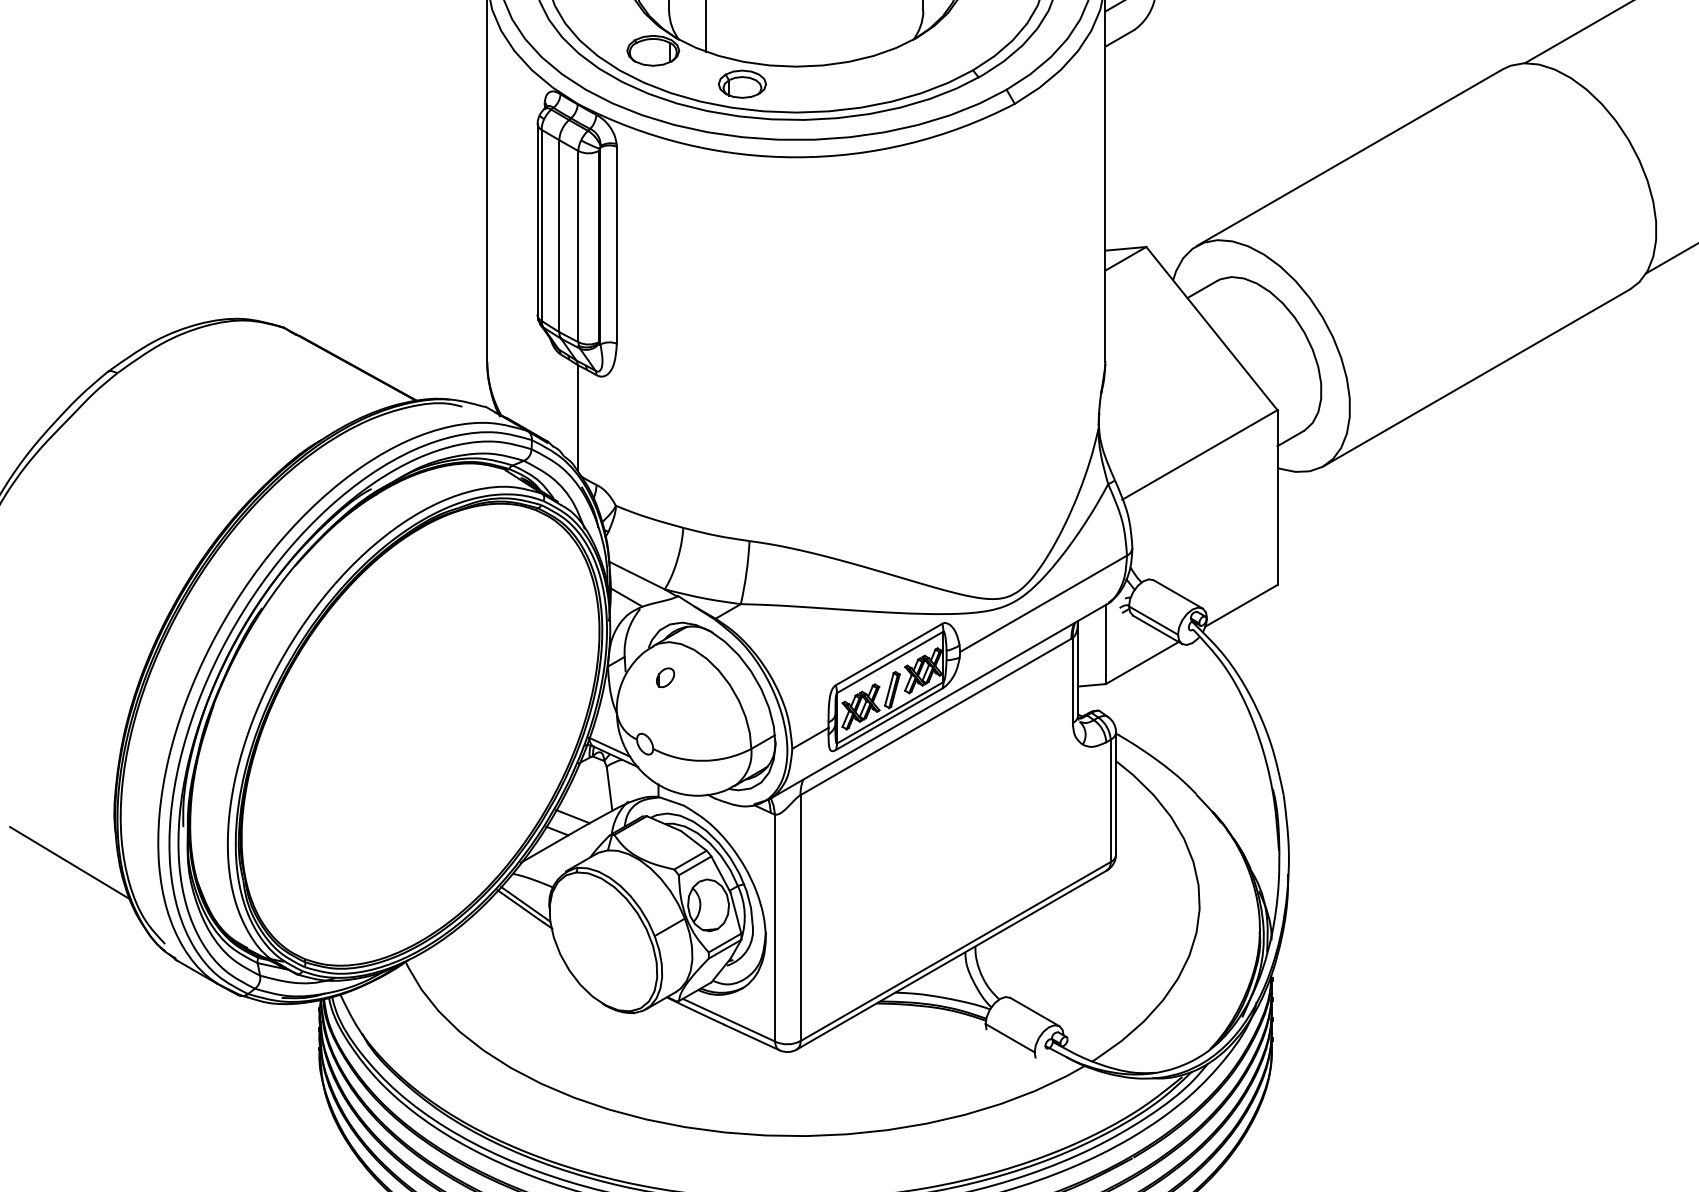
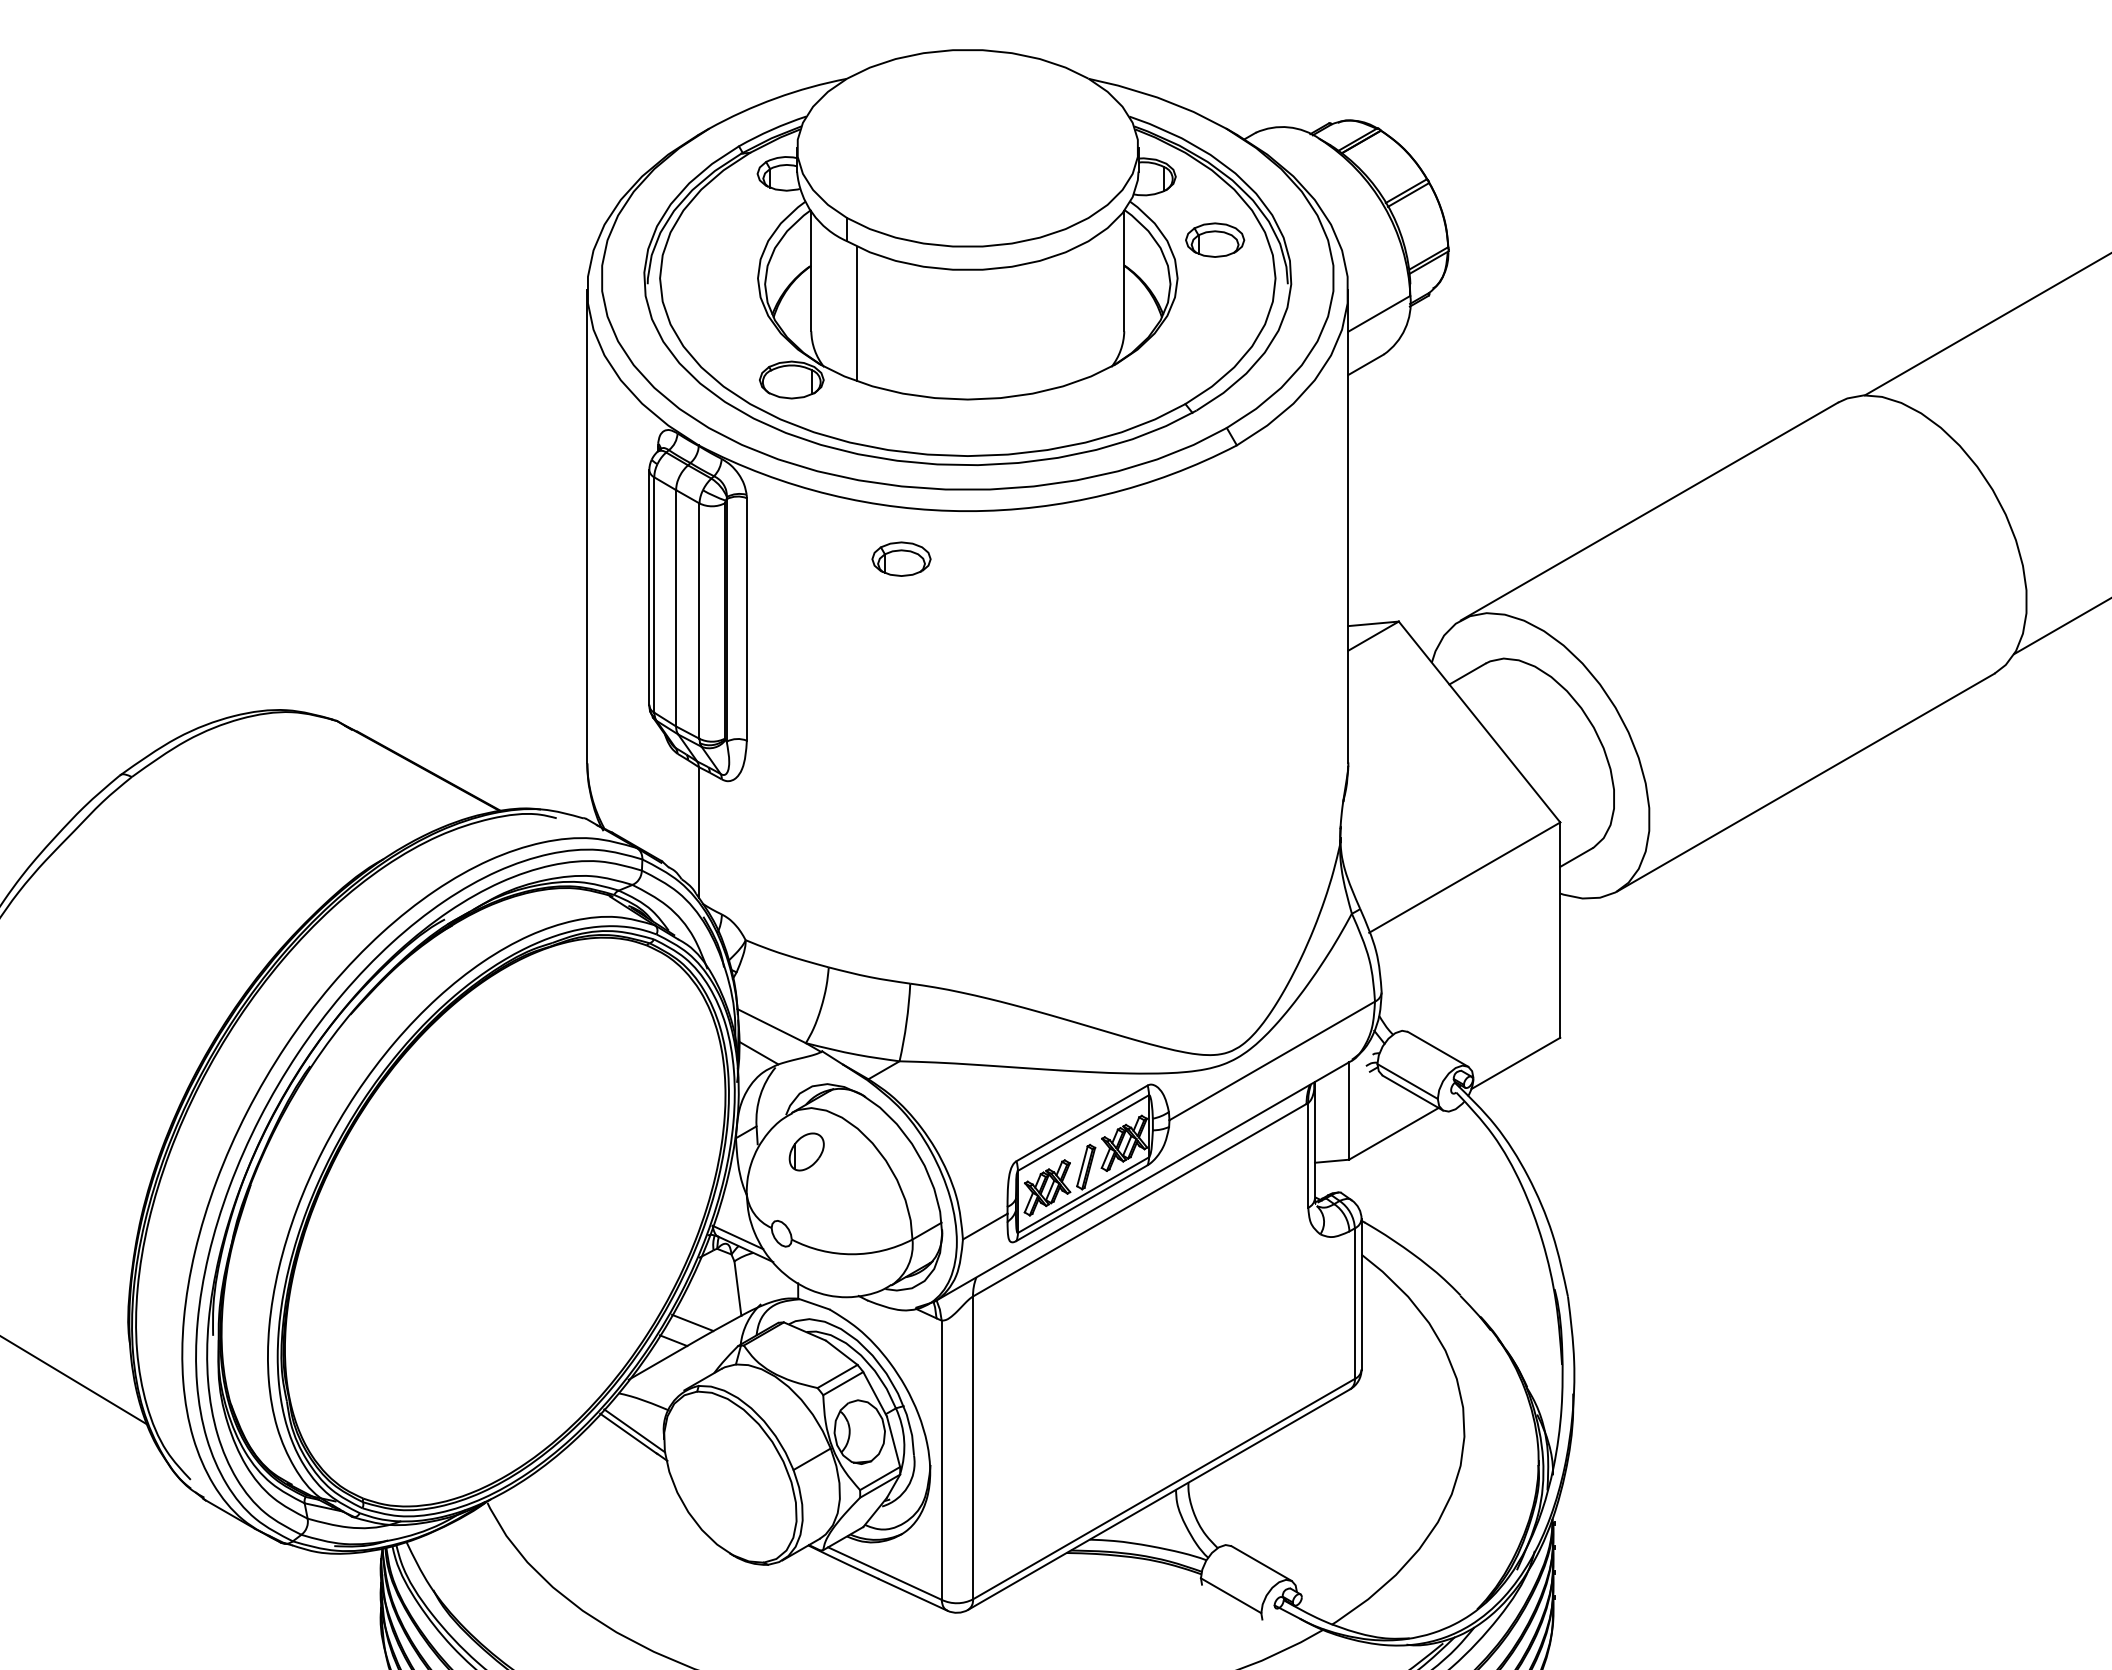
part: (742, 83) -> (901, 558), moved
part: (665, 677) -> (806, 1151), size x1.6

